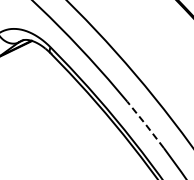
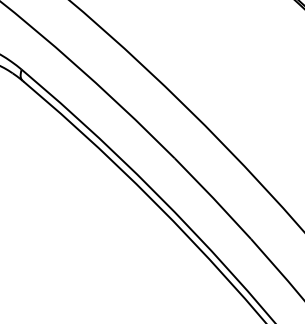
line: (145, 124) -> (212, 198), dashed -> solid

